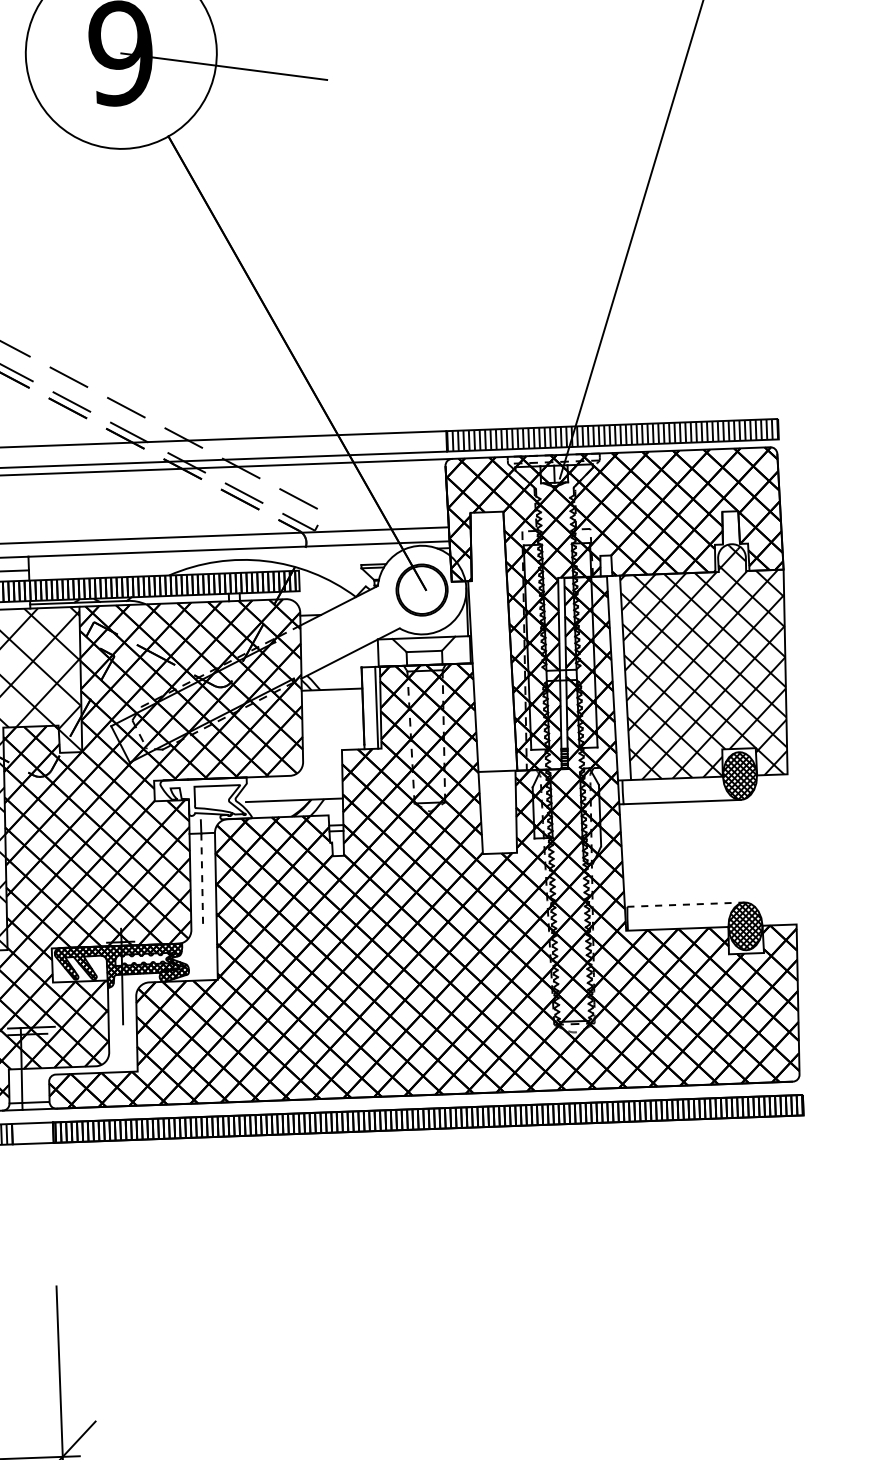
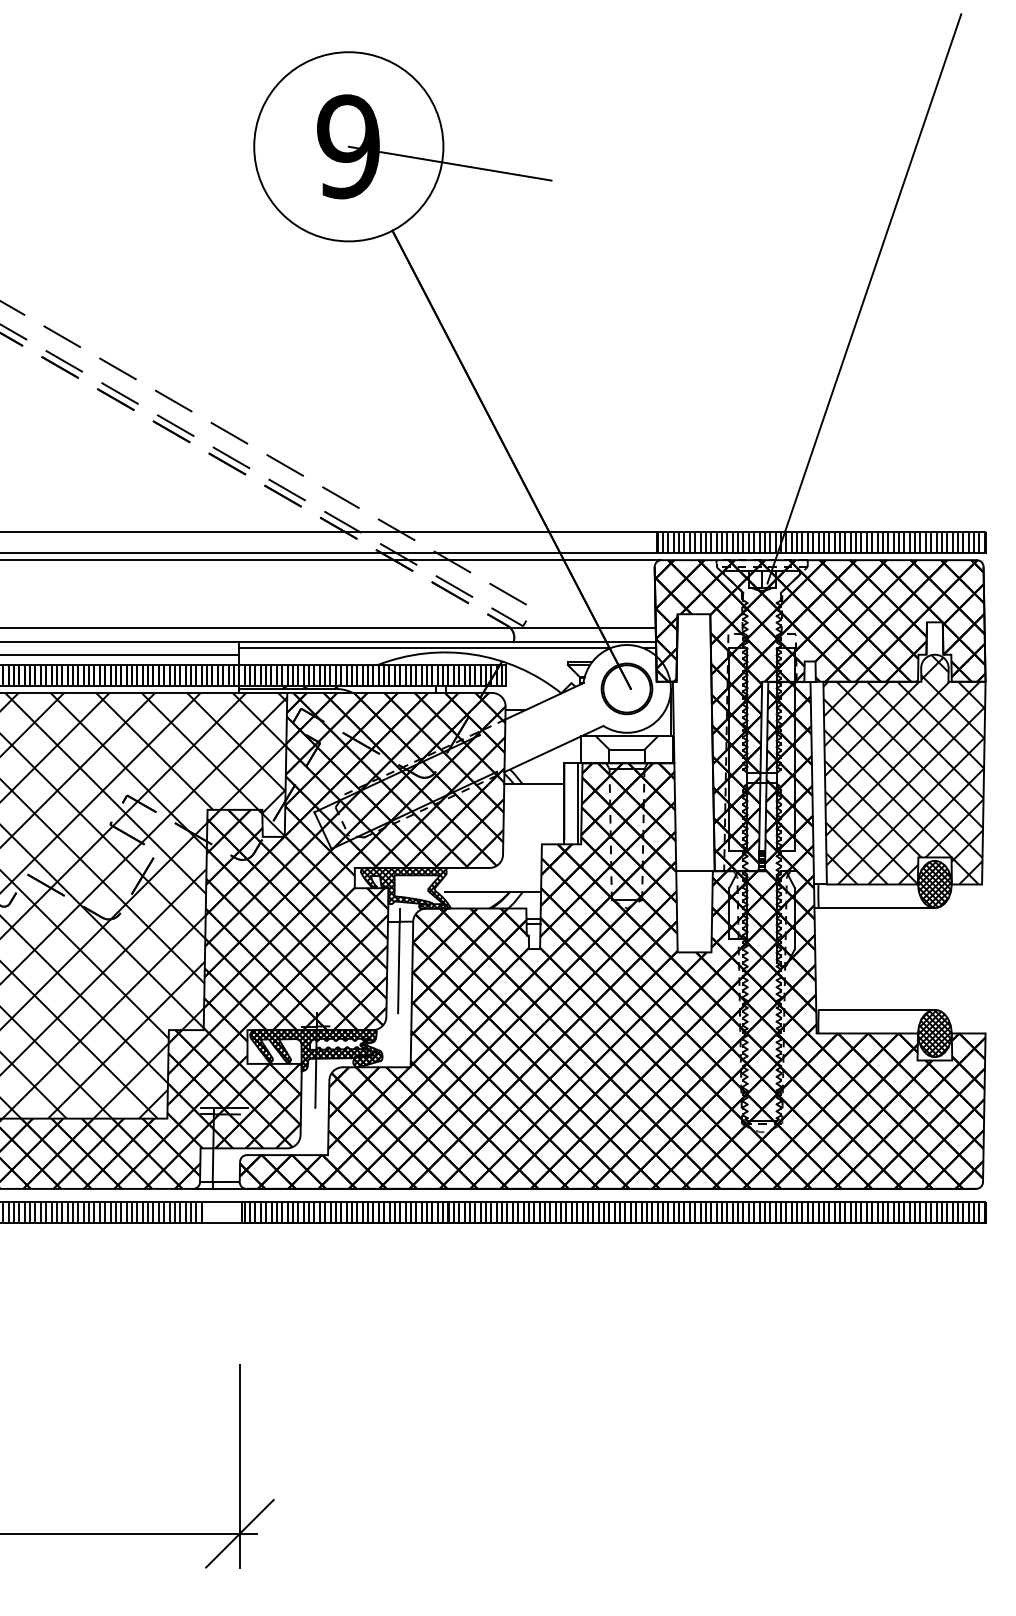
line: (216, 556) -> (424, 648), added
hatch: (205, 798) -> (405, 887), added
line: (201, 879) -> (398, 967), dashed -> solid
line: (686, 904) -> (877, 1009), dashed -> solid

